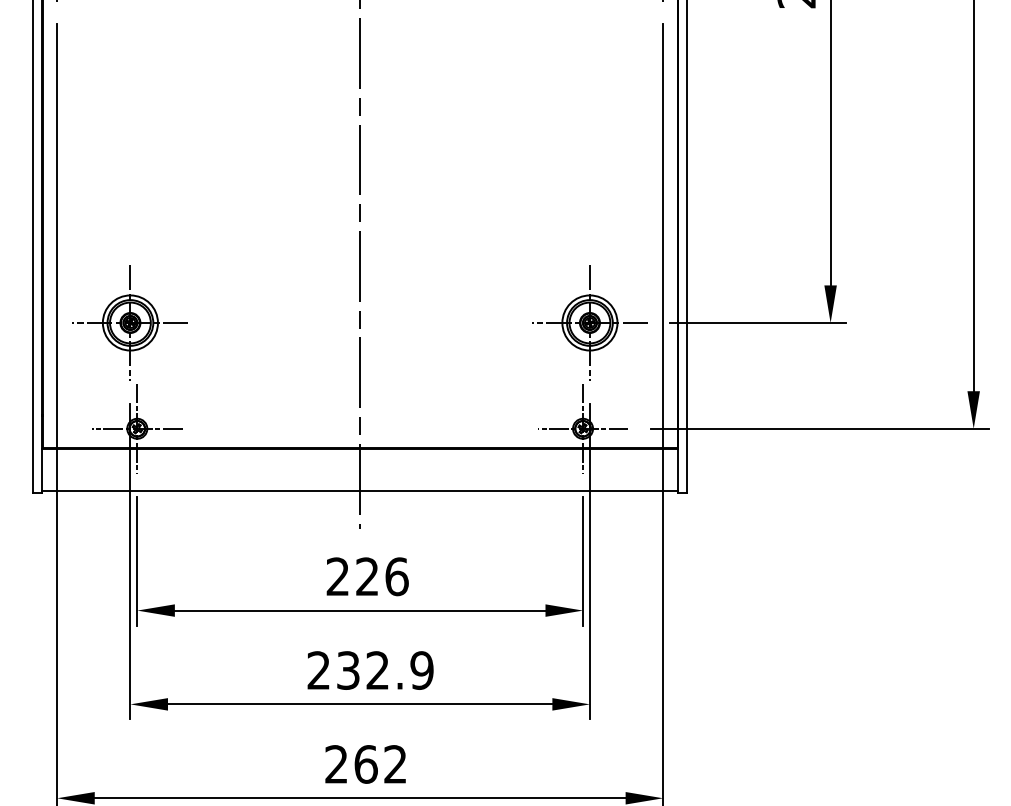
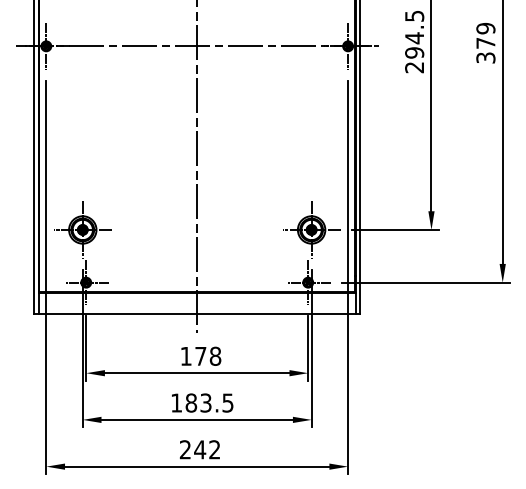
text: (366, 575) -> (200, 355), 226 -> 178
text: (370, 669) -> (202, 402), 232.9 -> 183.5
text: (366, 763) -> (200, 449), 262 -> 242

